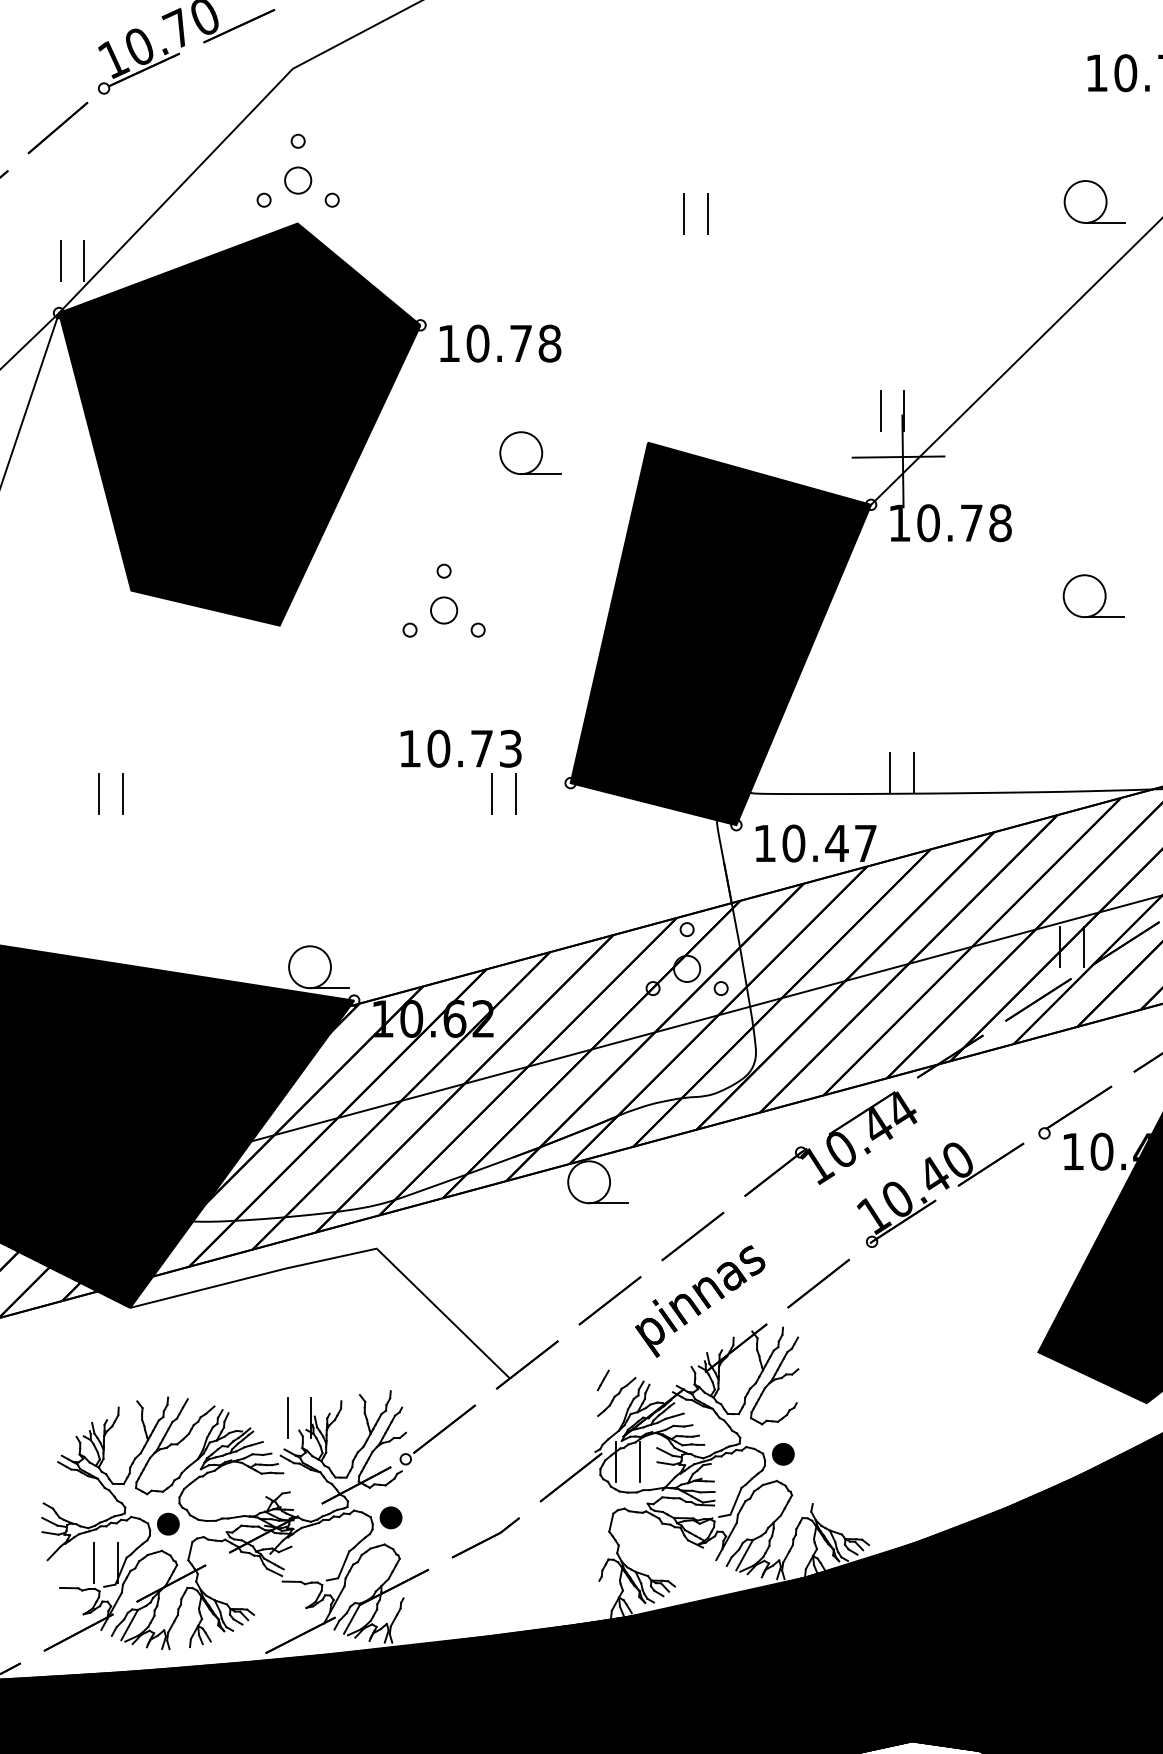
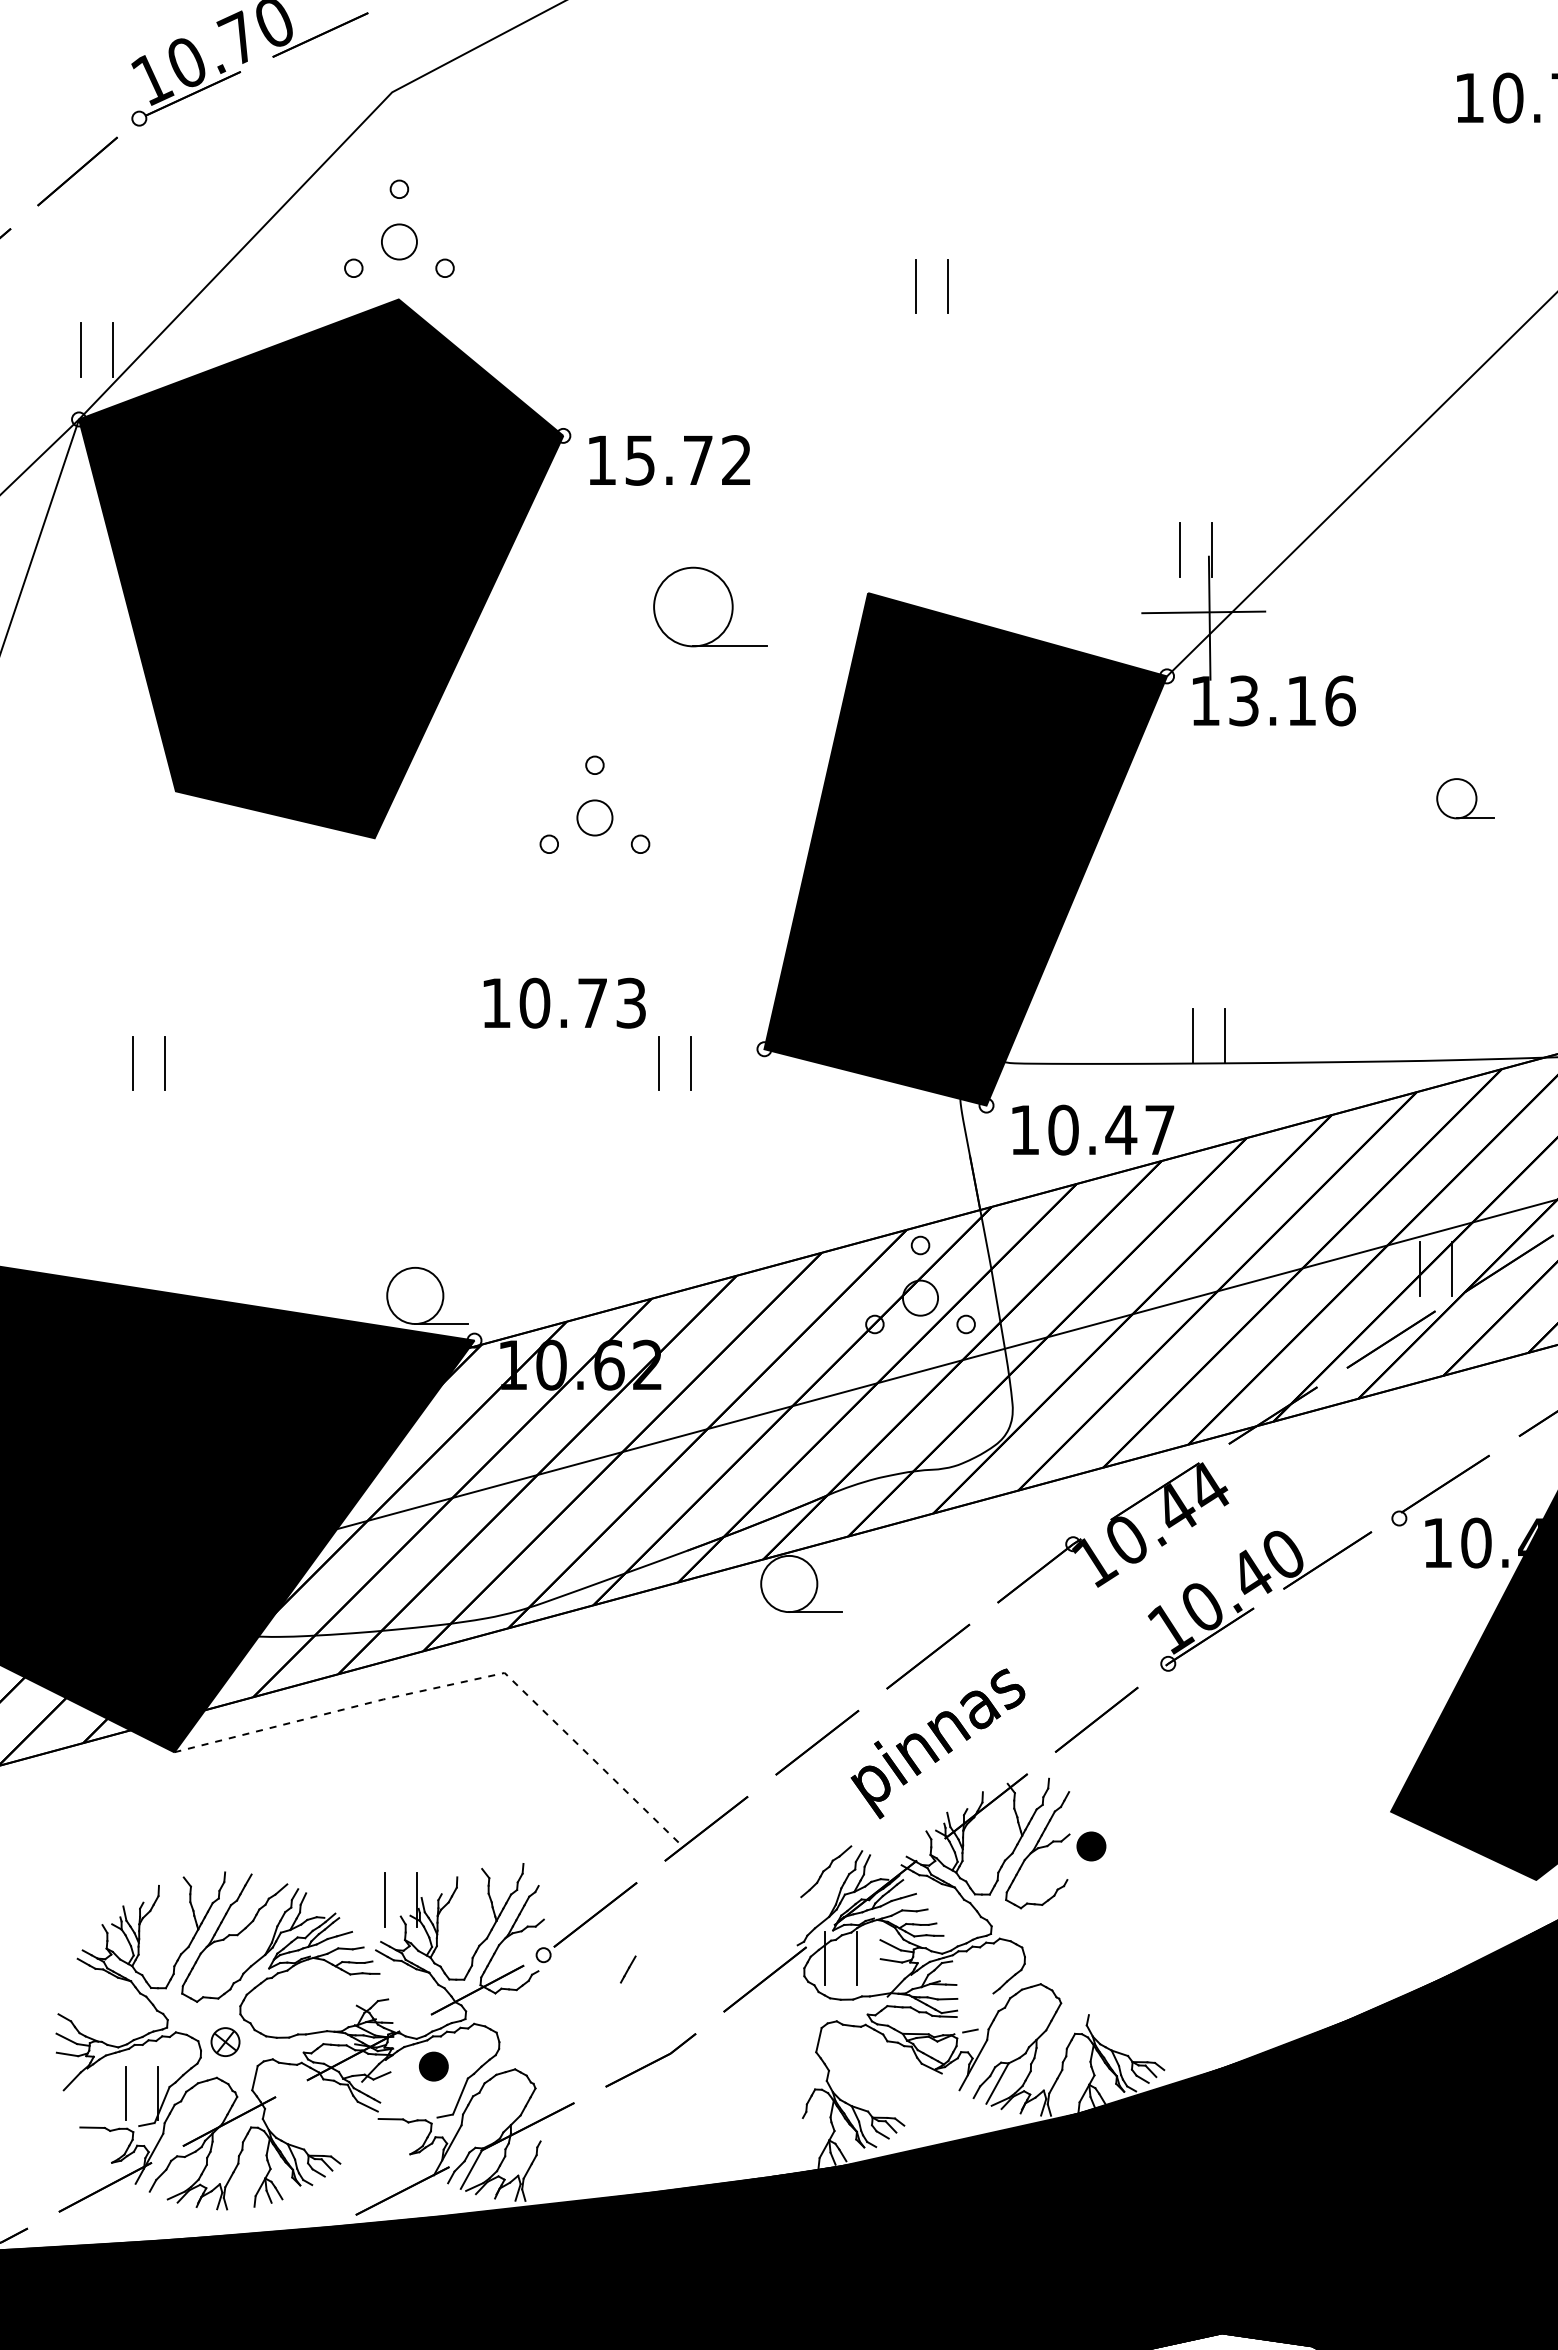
part: (1094, 201) -> (1466, 270), removed
text: (513, 343) -> (688, 460), 10.78 -> 15.72
part: (530, 453) -> (710, 607), size x1.4
text: (964, 522) -> (1291, 700), 10.78 -> 13.16
part: (1093, 595) -> (1465, 798), size x0.7
text: (460, 748) -> (564, 1002), moved
line: (343, 1255) -> (460, 1682), solid -> dashed
line: (603, 1380) -> (628, 1969), moved
part: (783, 1454) -> (1091, 1846), moved
line: (735, 1501) -> (985, 2011), removed
part: (390, 1517) -> (433, 2066), moved
fill: (168, 1523) -> (225, 2041), removed
line: (129, 1625) -> (173, 2177), removed

